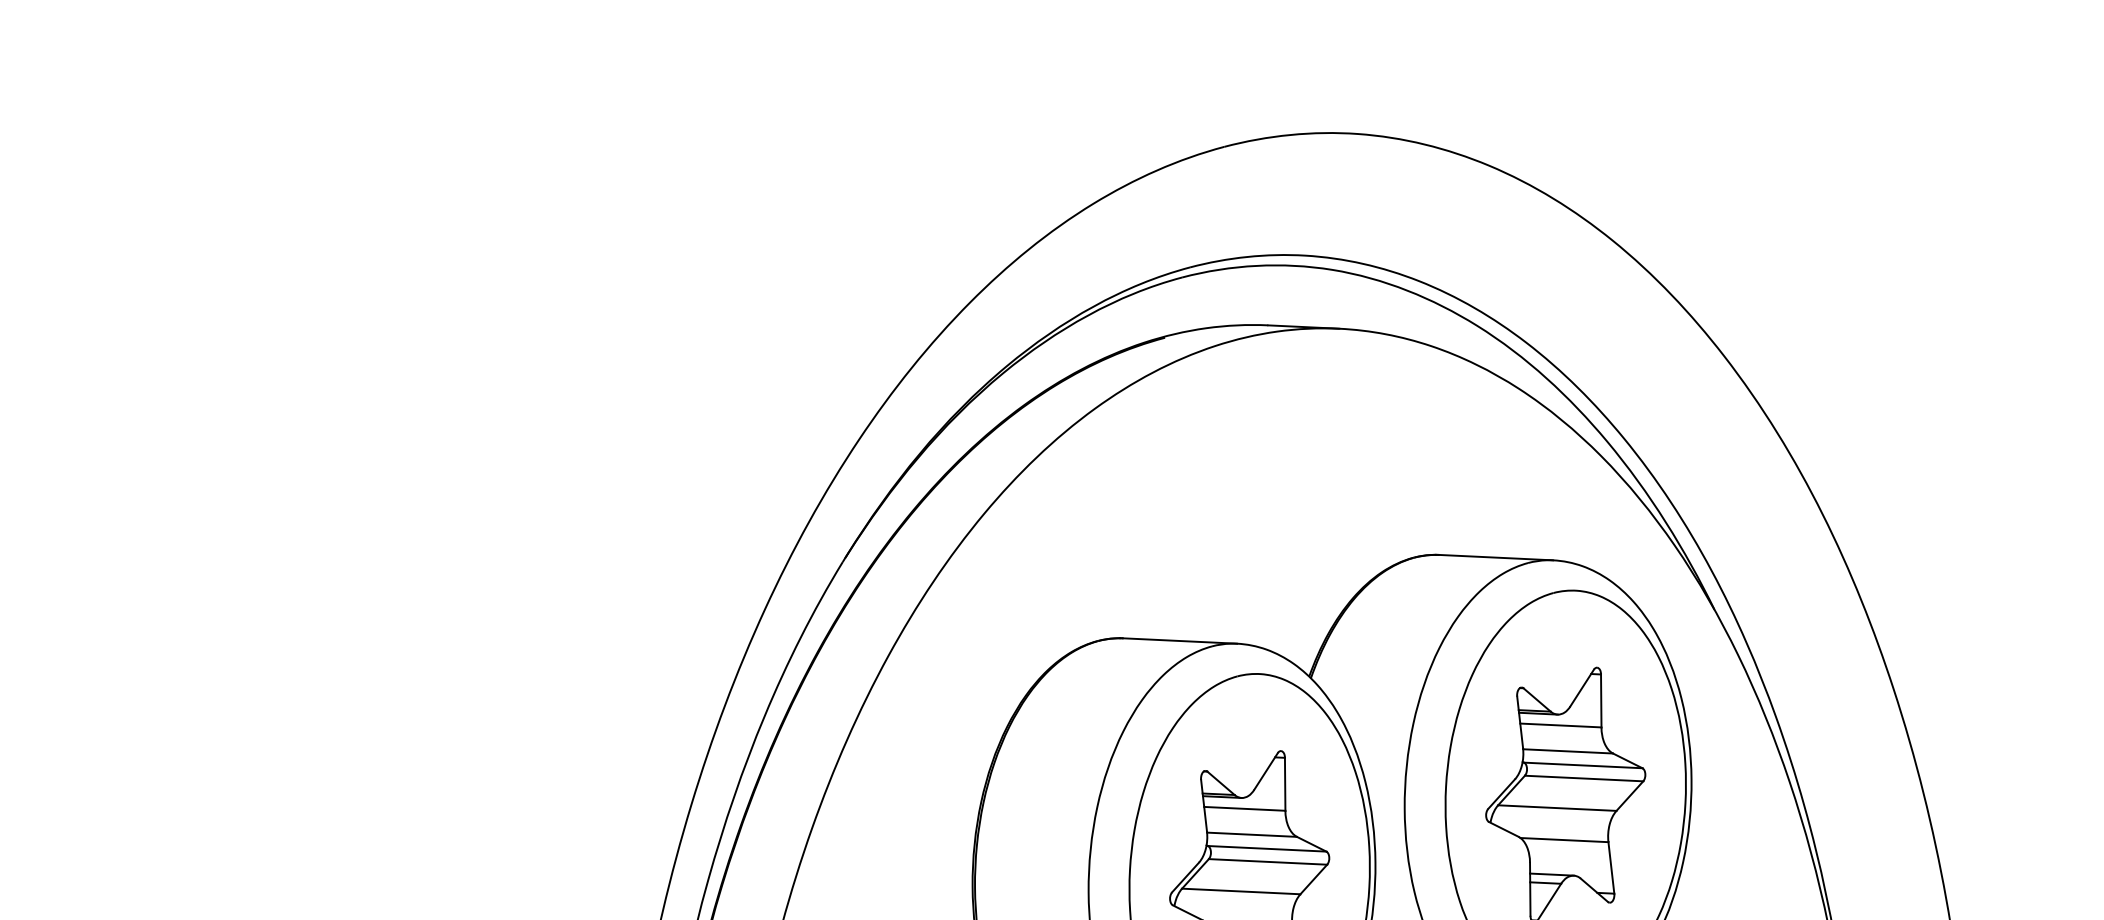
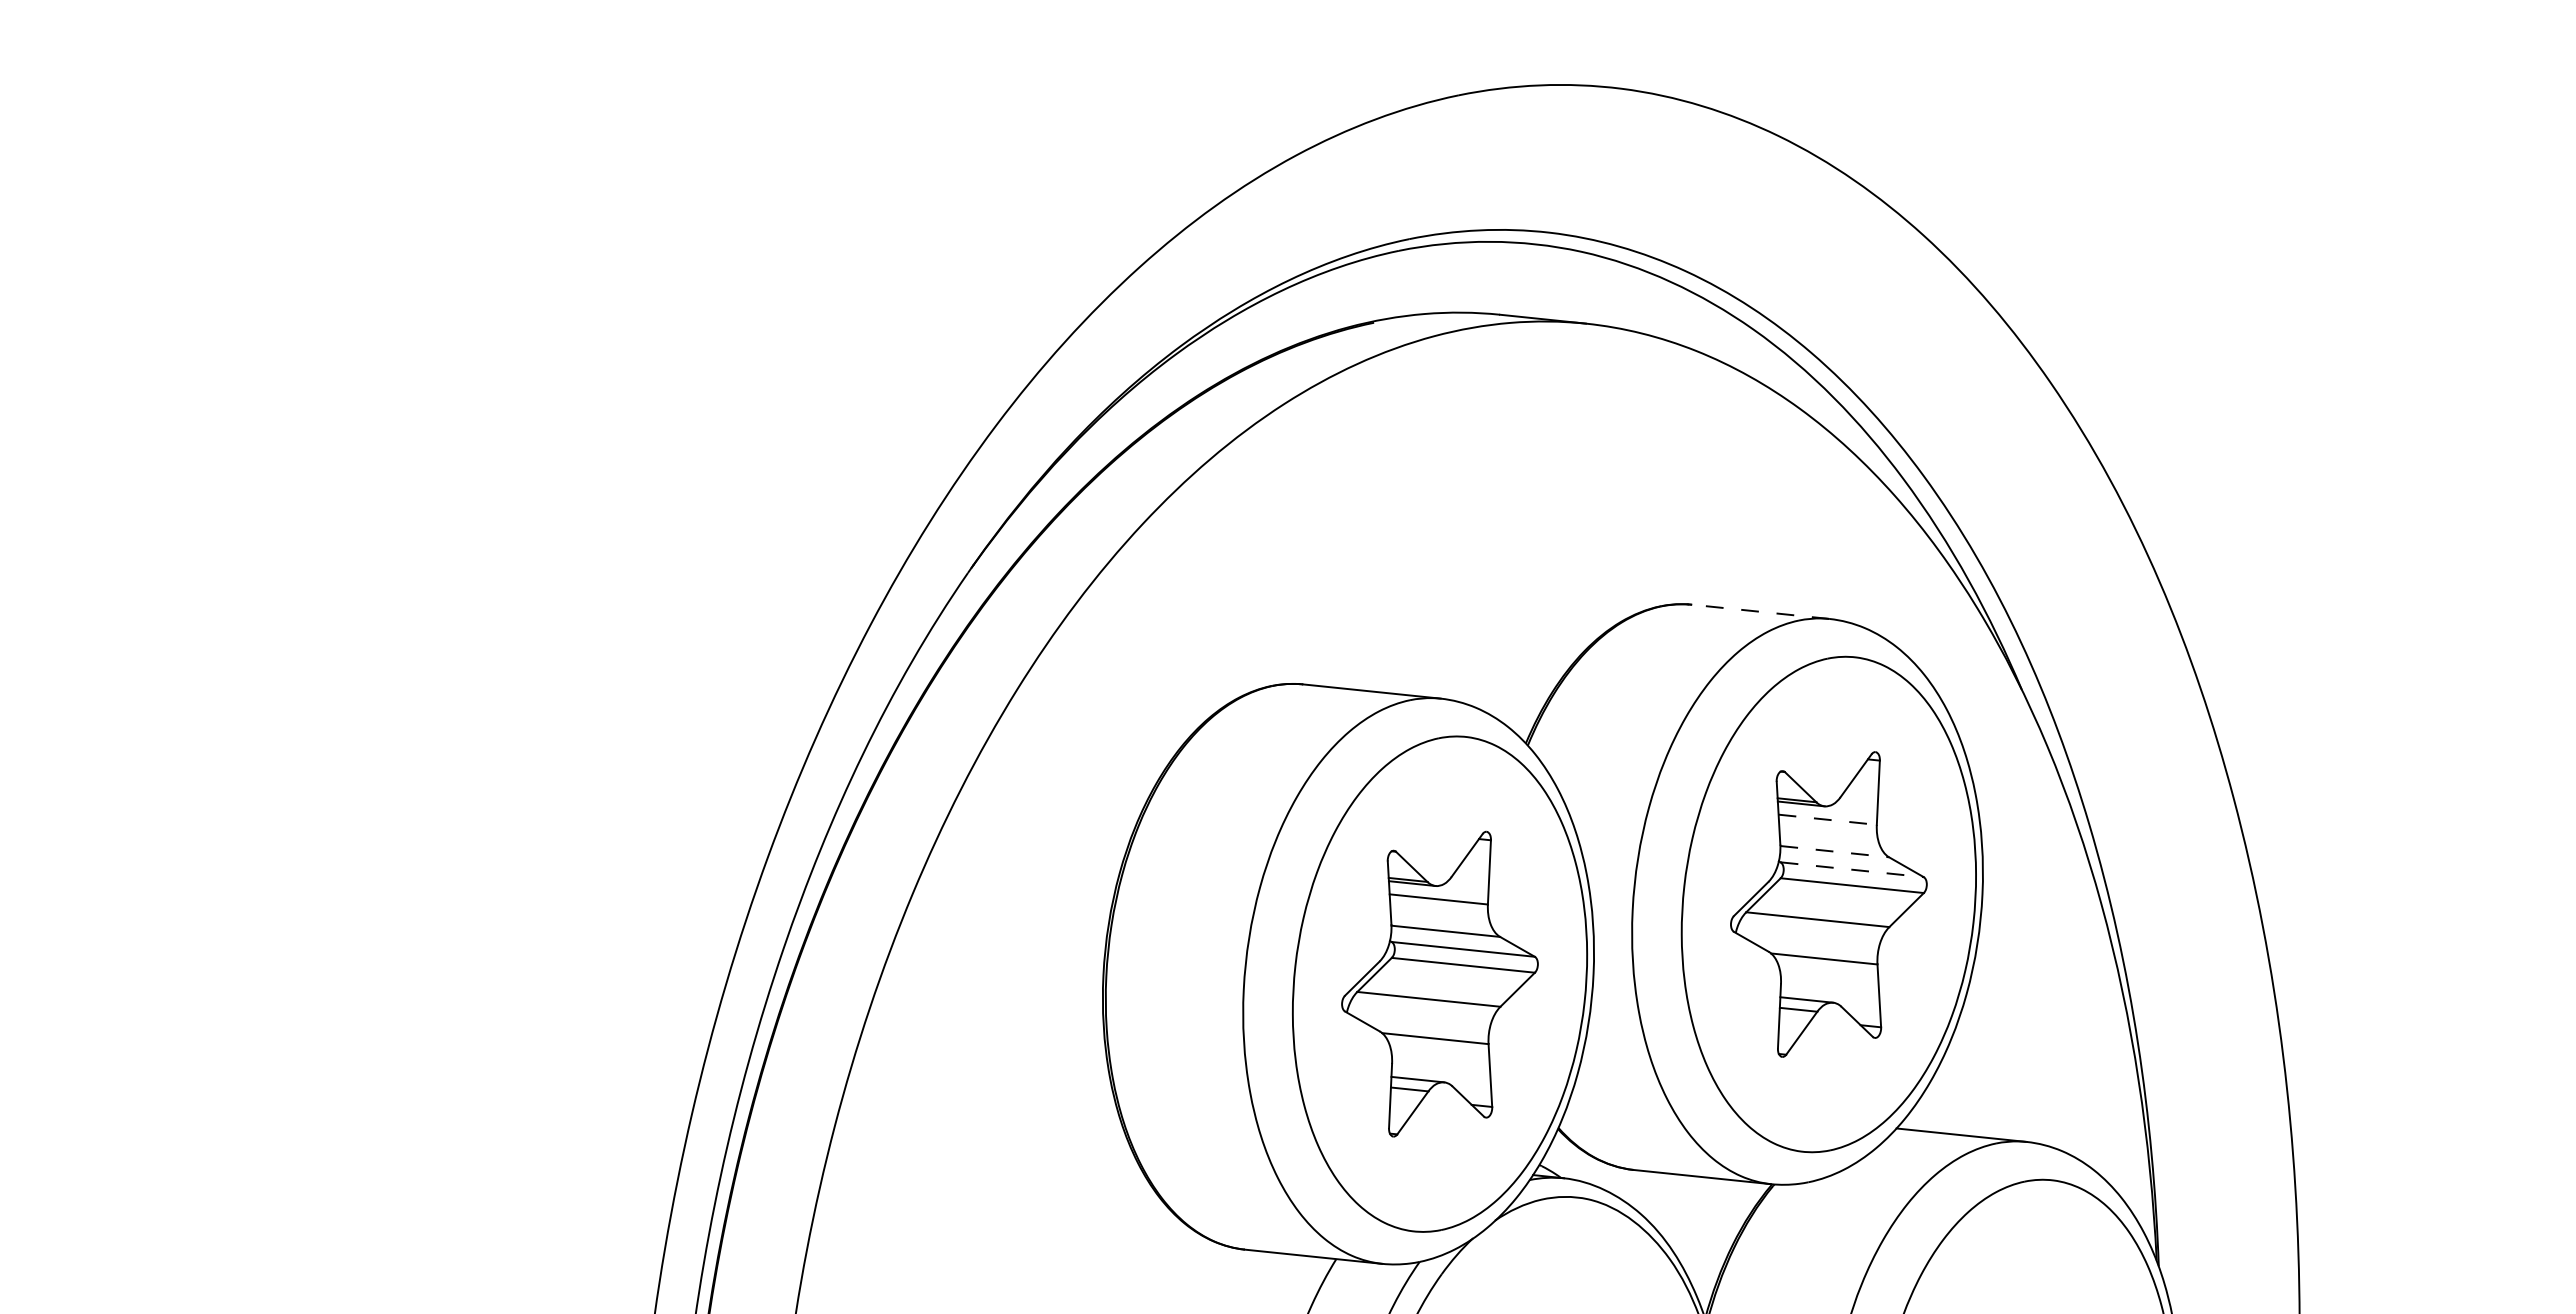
line: (1496, 557) -> (1760, 611), solid -> dashed
line: (1561, 725) -> (1828, 819), solid -> dashed
line: (1567, 751) -> (1834, 851), solid -> dashed
line: (1583, 765) -> (1852, 869), solid -> dashed

